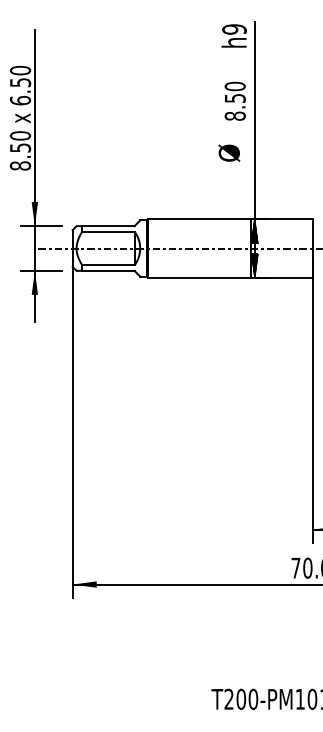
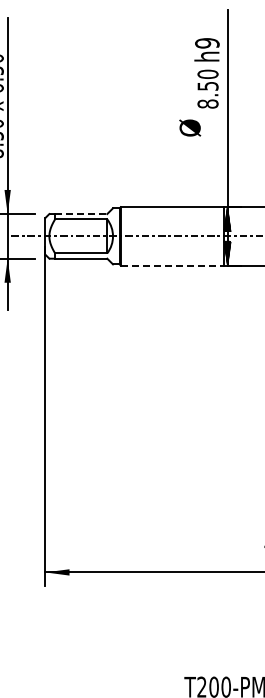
text: (233, 35) -> (206, 49), moved
text: (229, 152) -> (190, 127), moved
line: (108, 226) -> (81, 214), solid -> dashed
line: (199, 277) -> (172, 265), solid -> dashed

